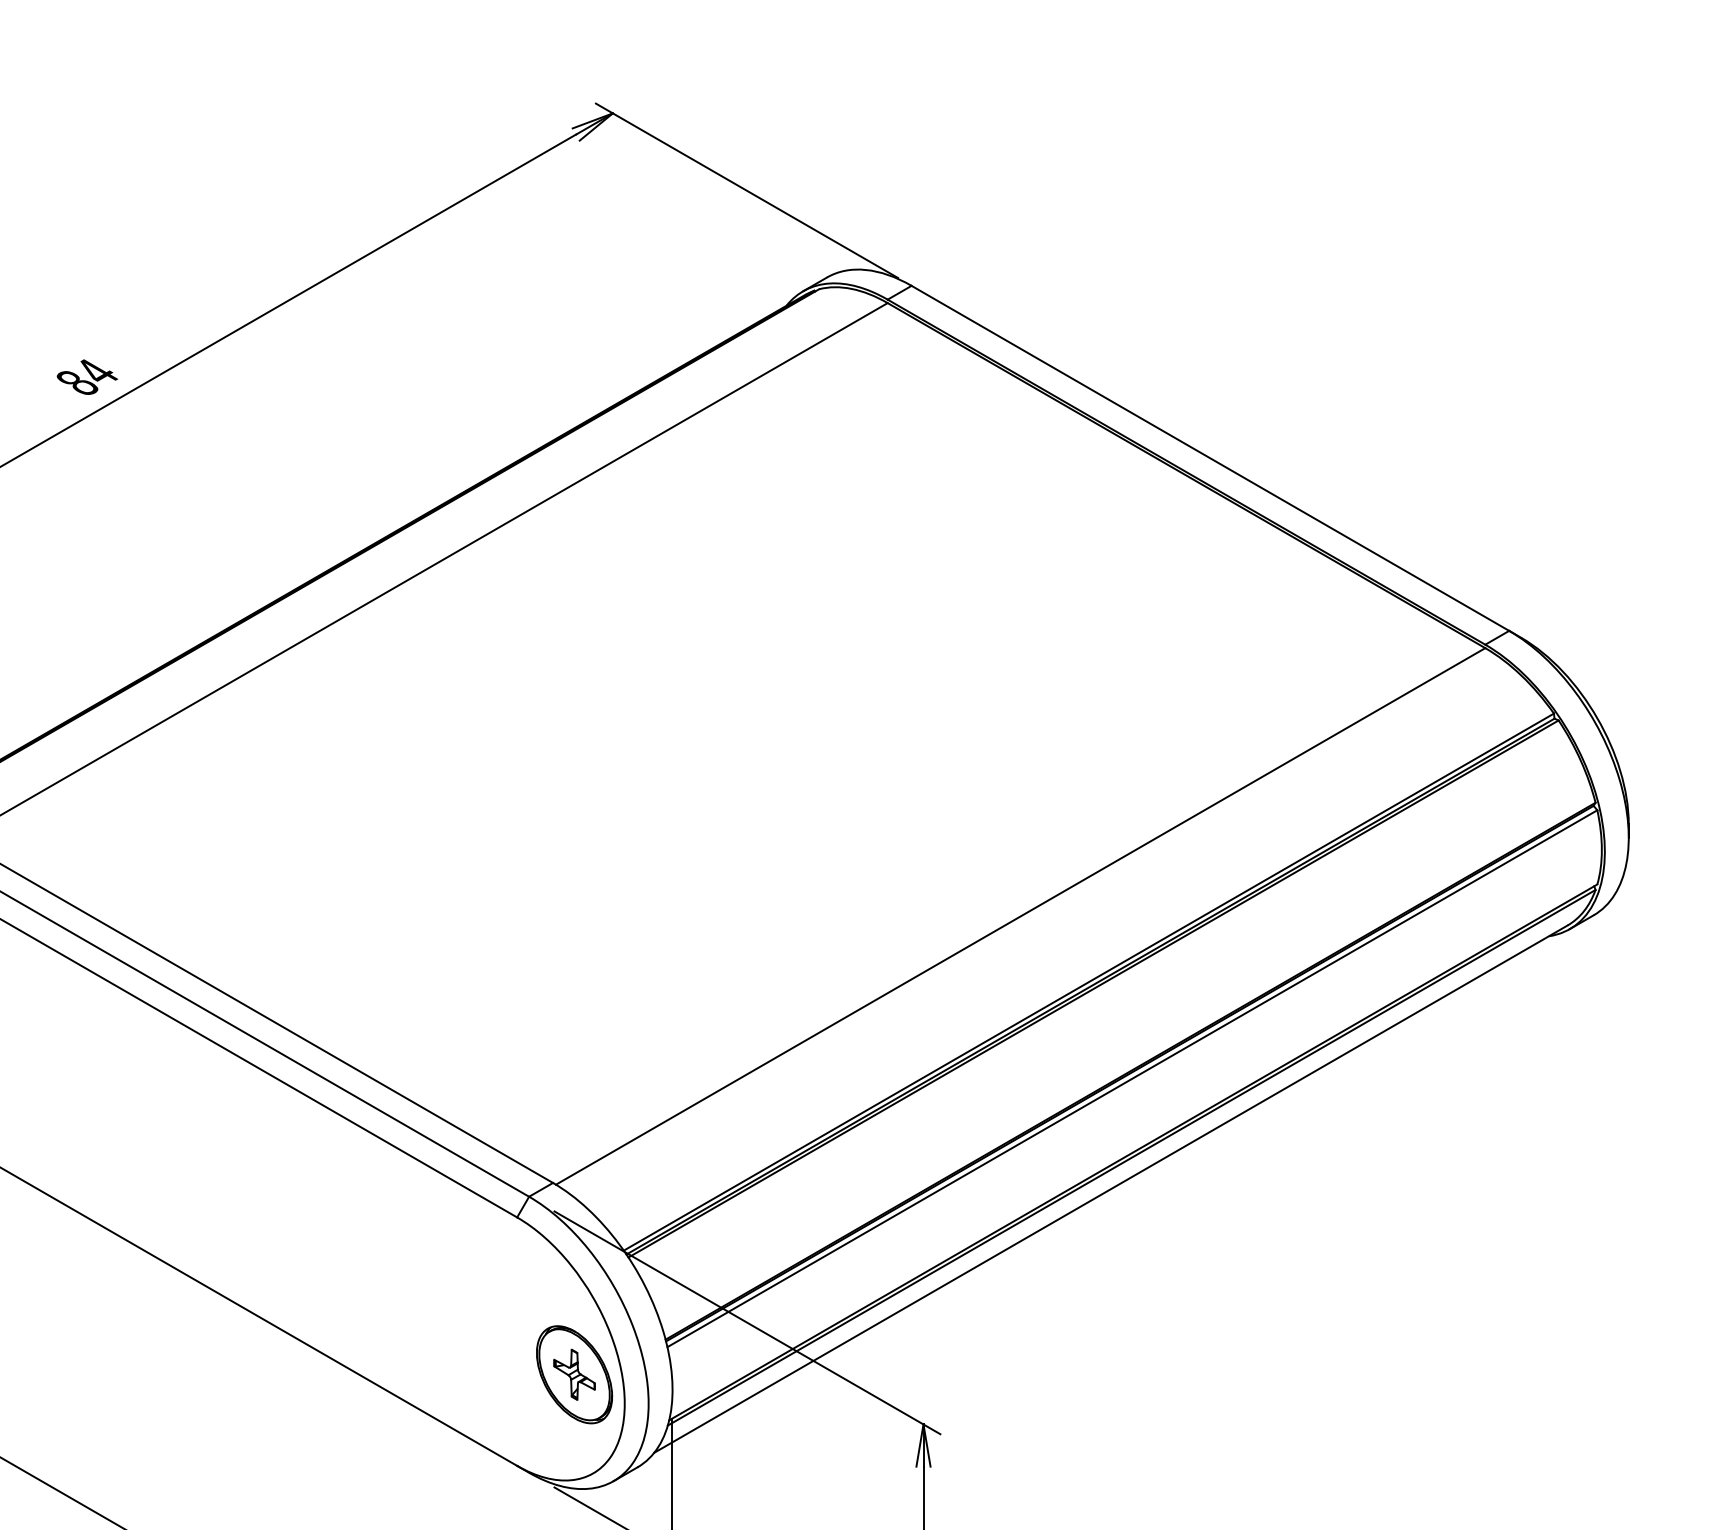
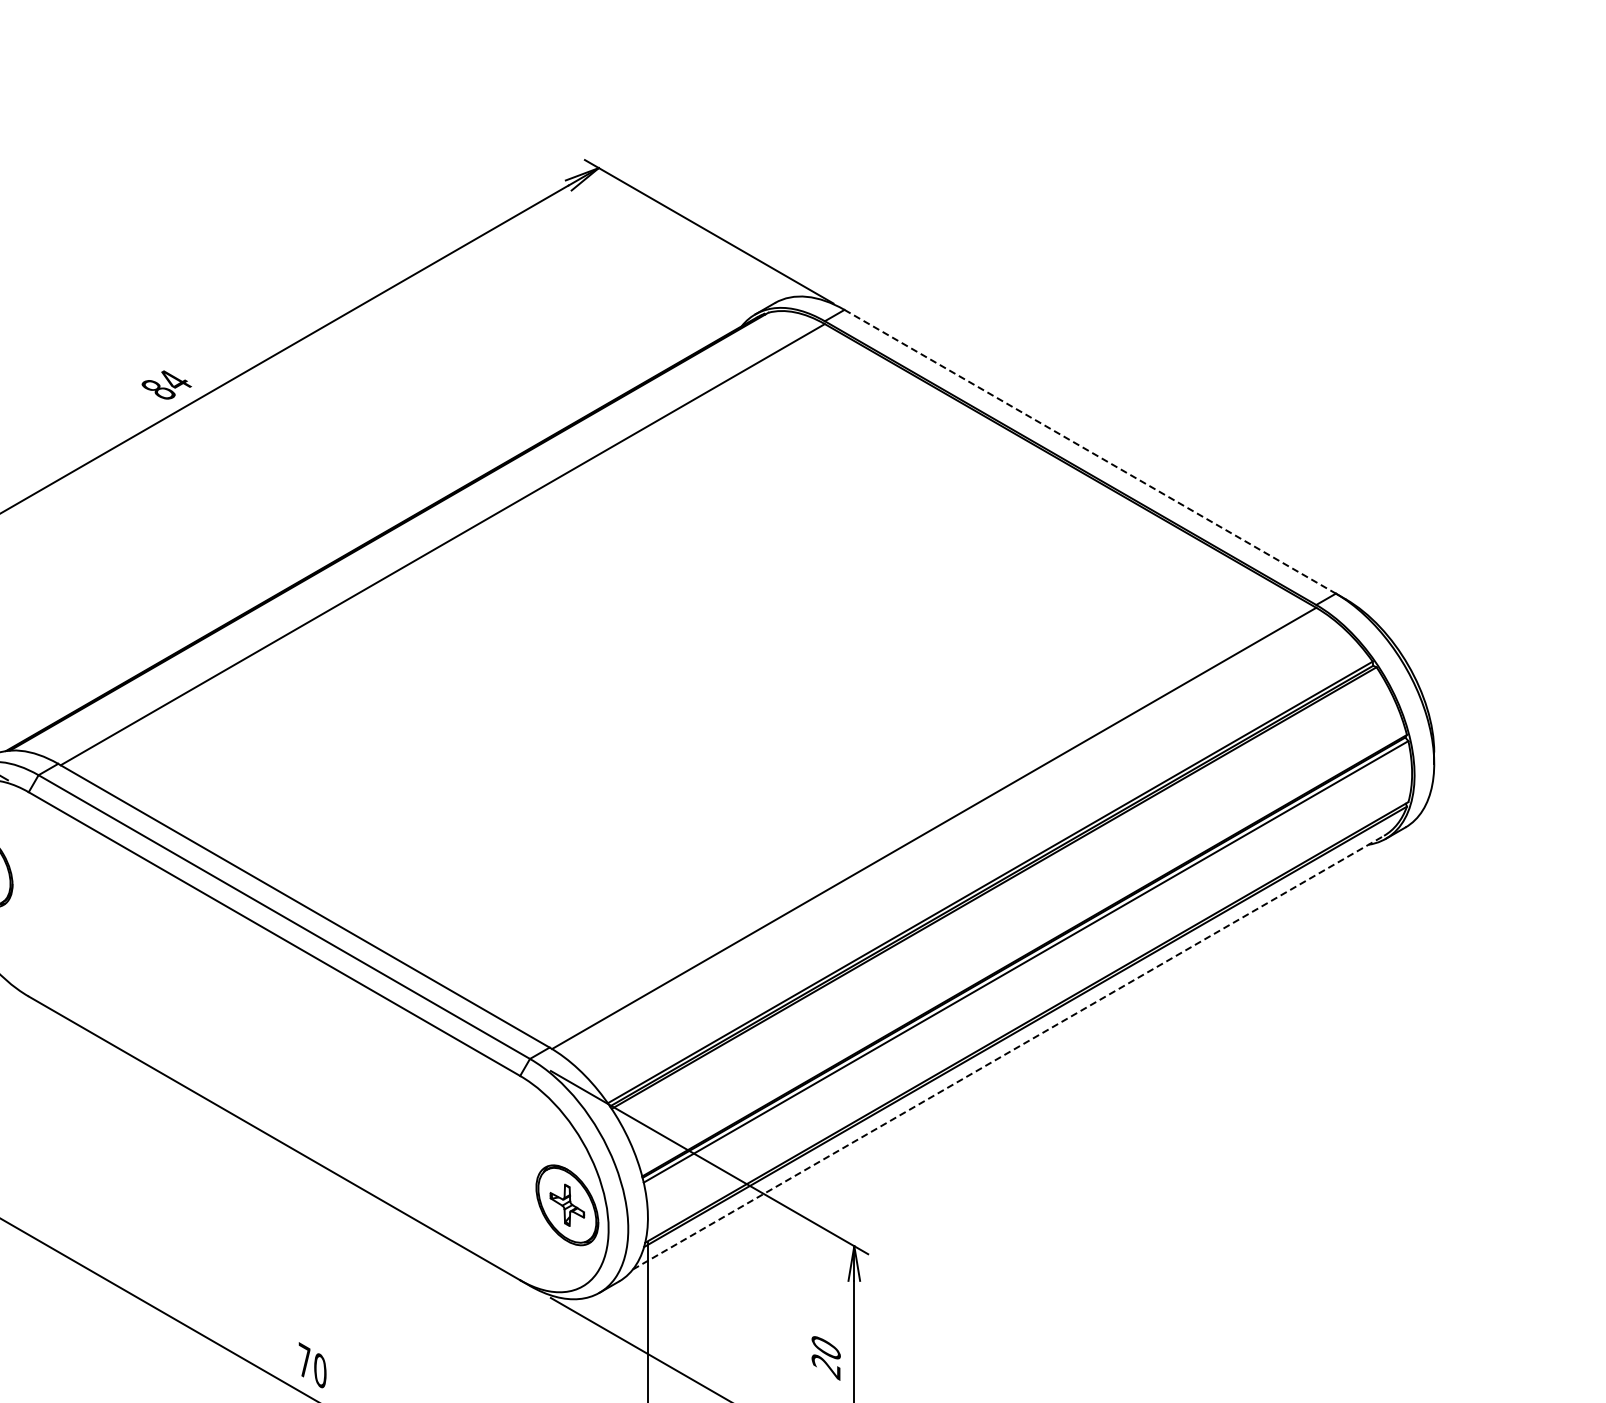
line: (1210, 458) -> (1090, 451), solid -> dashed
line: (1111, 1188) -> (1008, 1052), solid -> dashed

